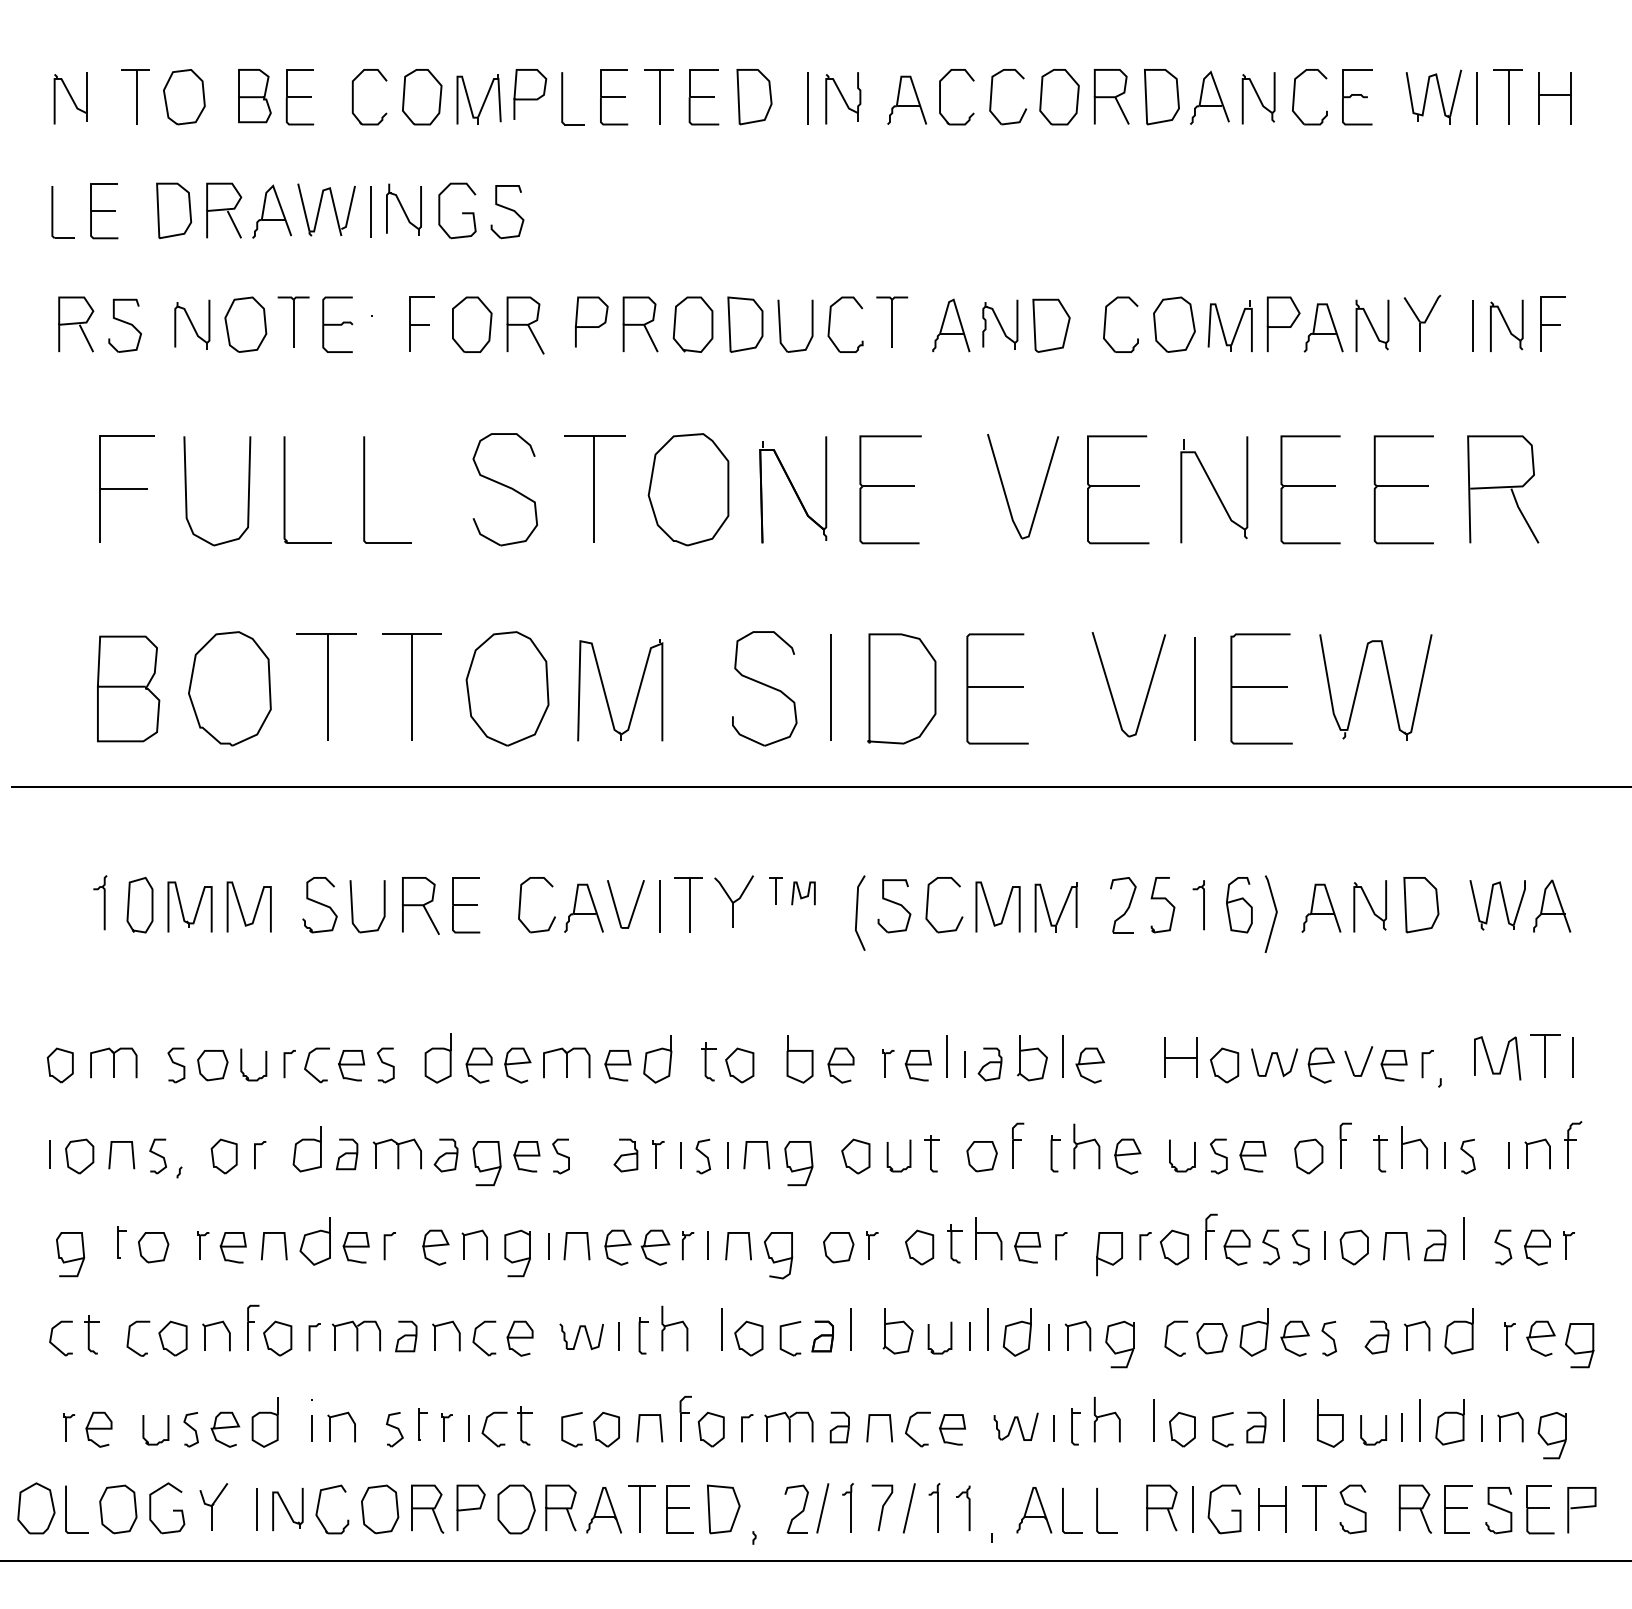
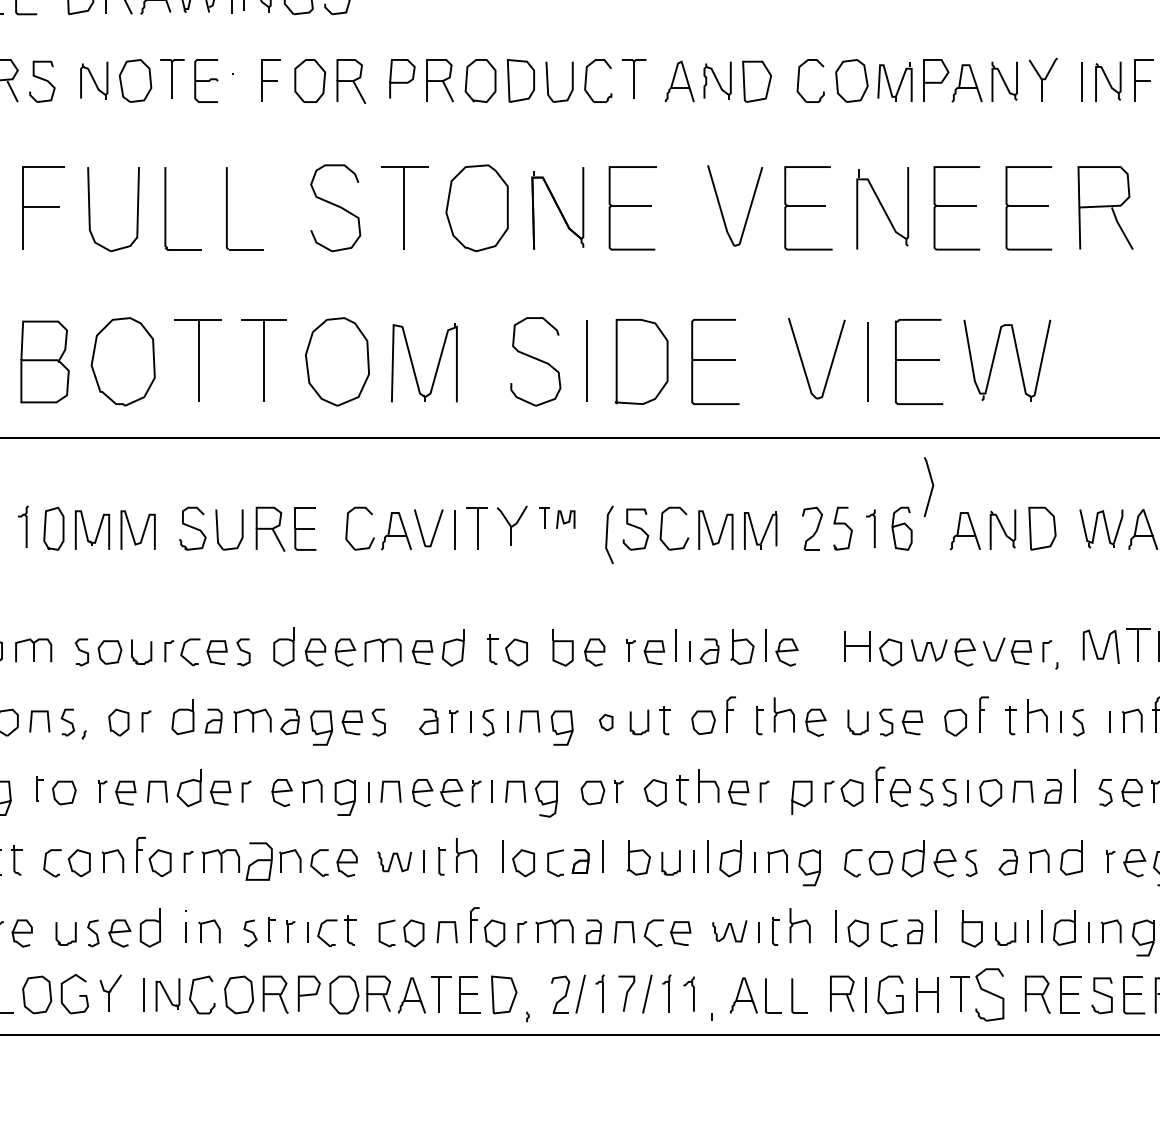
line: (1275, 913) -> (932, 486), moved
part: (855, 1156) -> (605, 722), size x0.6
part: (406, 1336) -> (259, 861), size x1.6
part: (1352, 1509) -> (989, 995), size x1.4

